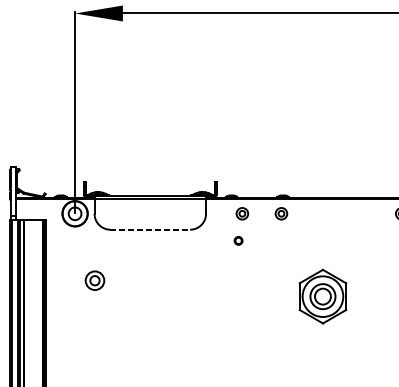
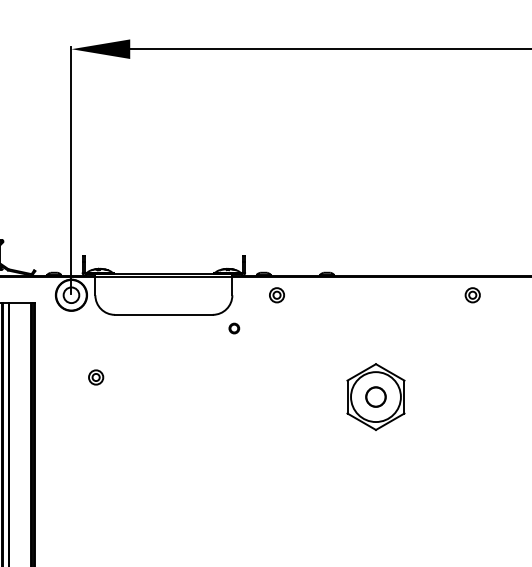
part: (281, 213) -> (324, 295), removed
line: (150, 229) -> (163, 314), dashed -> solid
part: (238, 240) -> (234, 328), moved
part: (95, 280) -> (96, 377), size x0.62
circle: (322, 296) -> (375, 396), size x0.62

